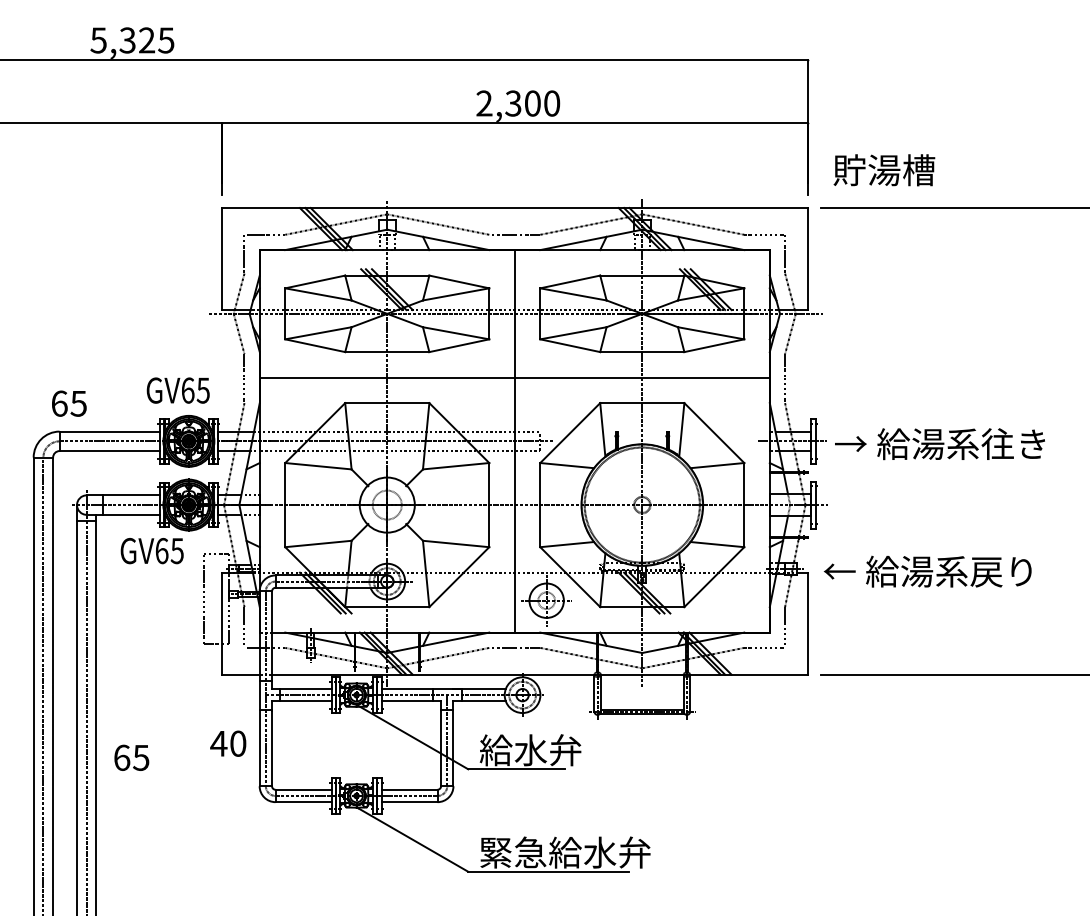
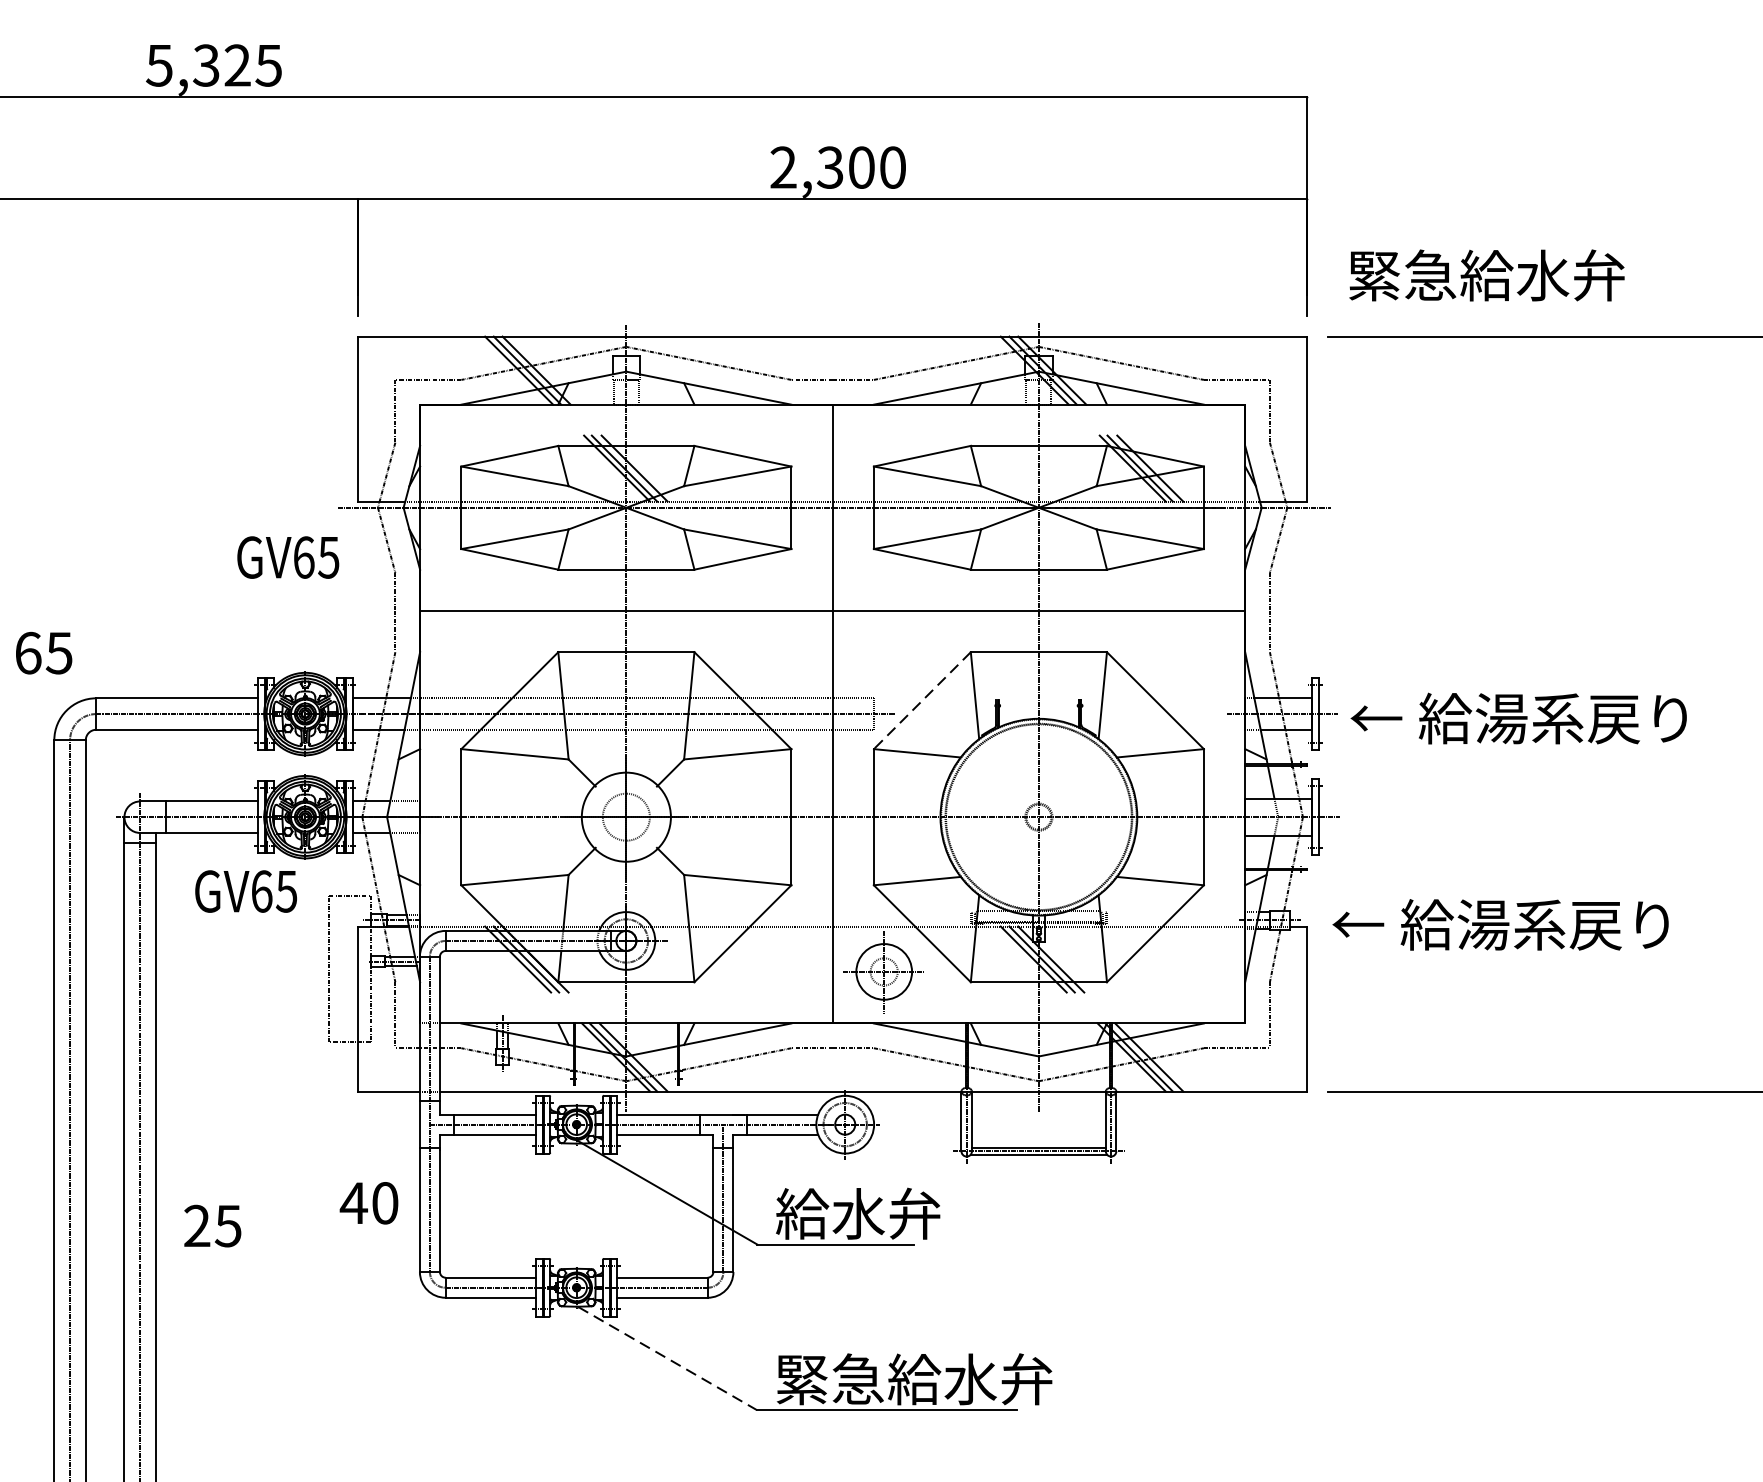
text: (918, 170) -> (1485, 275), 貯湯槽 -> 緊急給水弁
text: (177, 390) -> (286, 557), moved
text: (69, 403) -> (44, 652), moved
line: (569, 433) -> (921, 701), solid -> dashed
text: (939, 443) -> (1519, 717), → 給湯系往き -> ← 給湯系戻り
text: (122, 757) -> (198, 1225), 65 -> 25
line: (412, 839) -> (667, 1358), solid -> dashed

